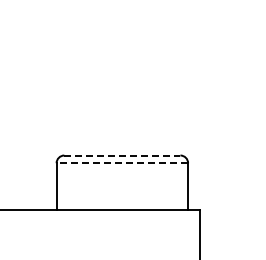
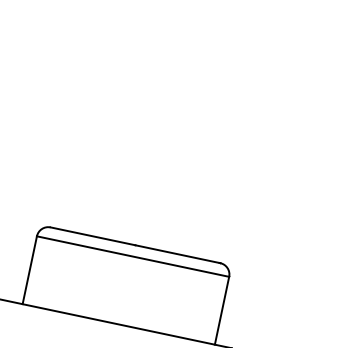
line: (122, 155) -> (135, 245), dashed -> solid
line: (122, 163) -> (133, 256), dashed -> solid

